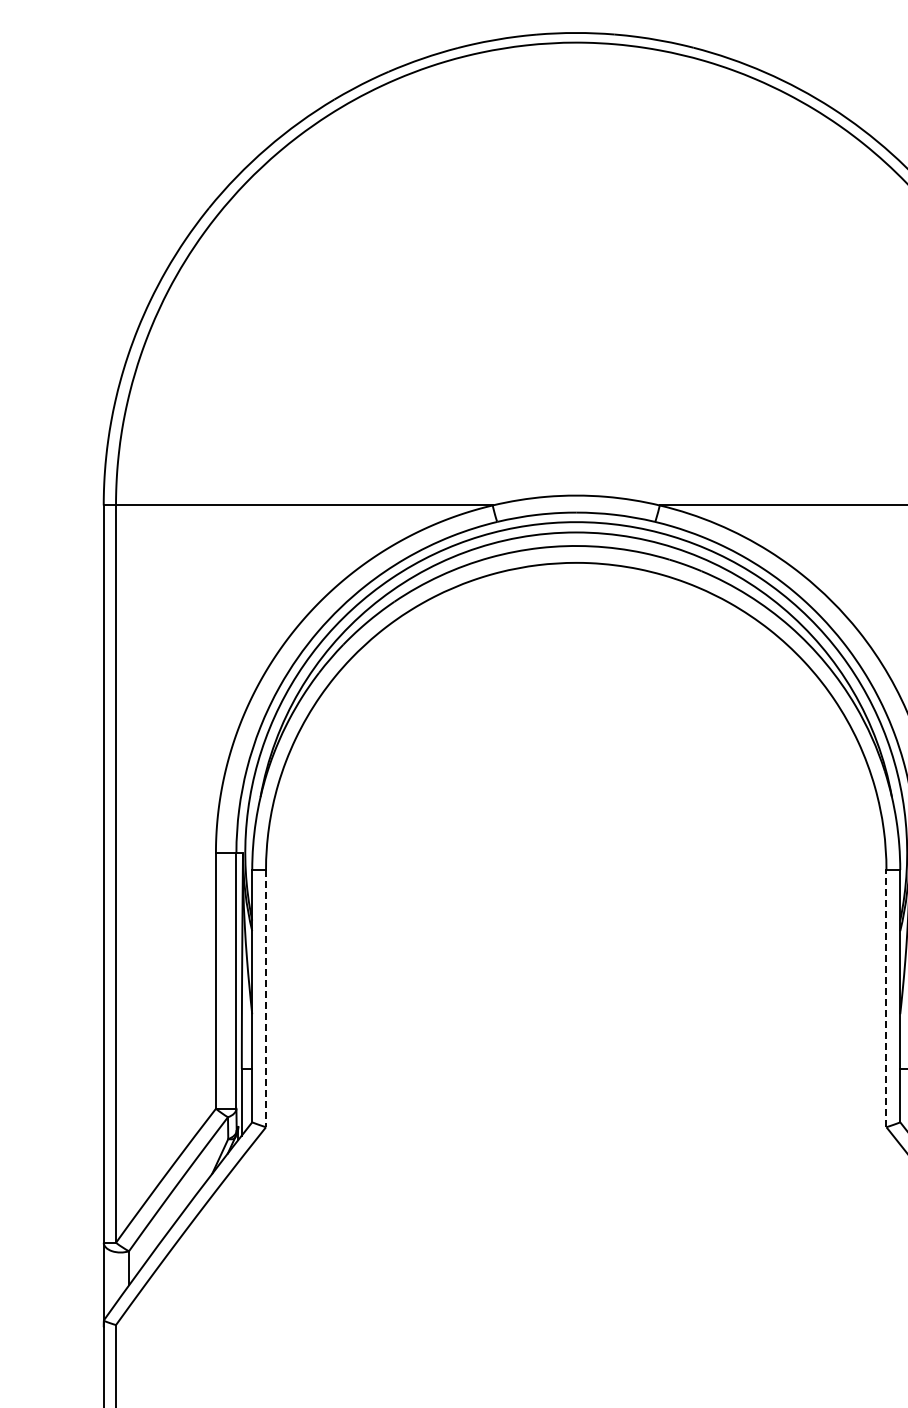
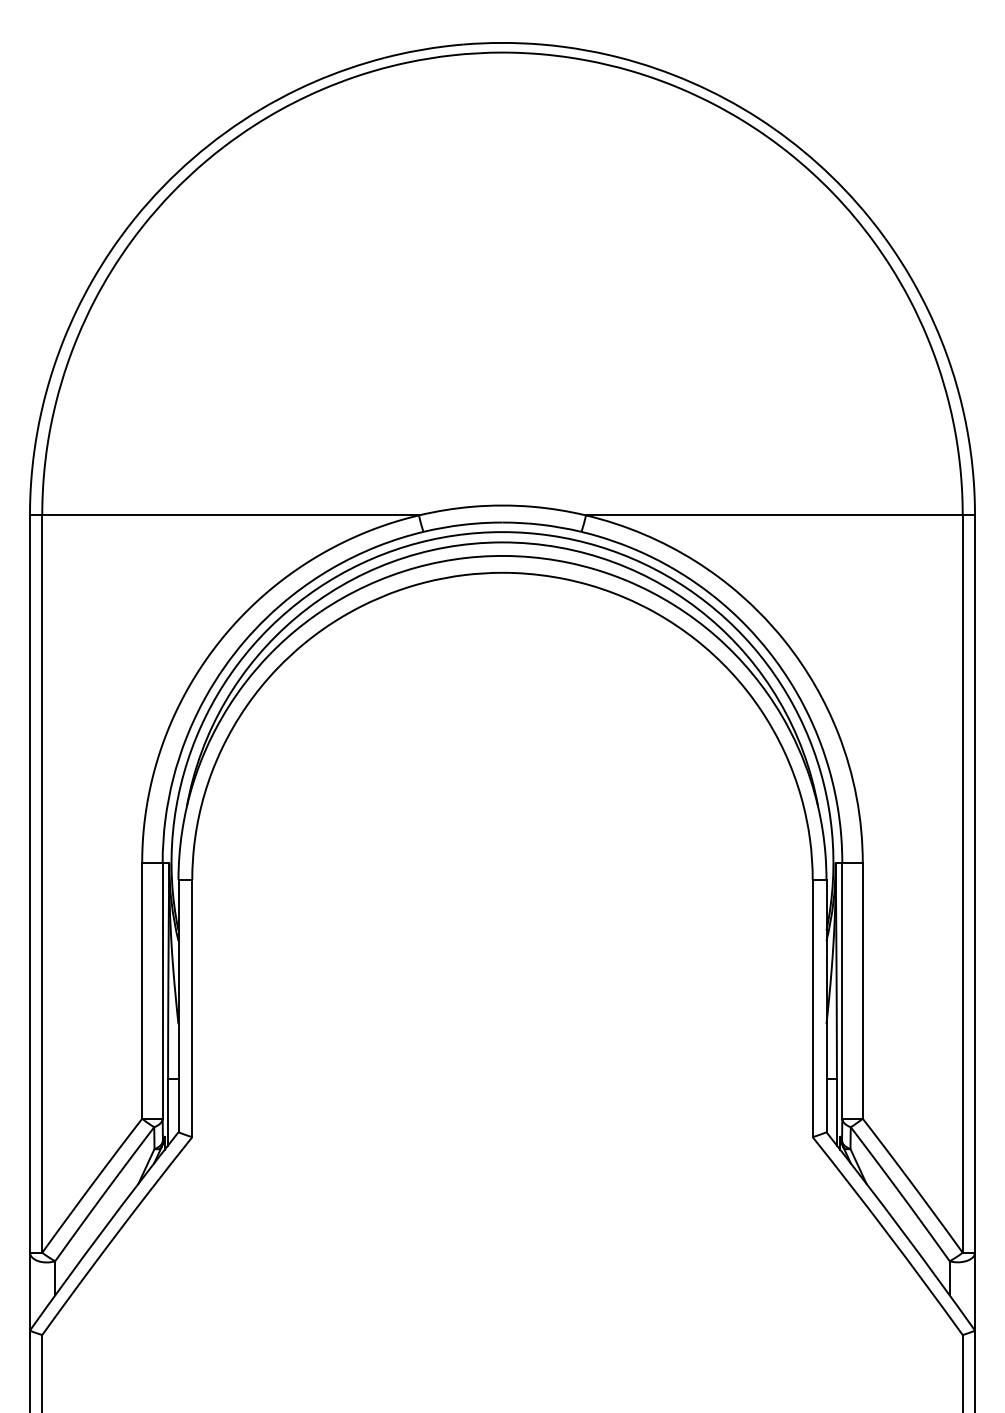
line: (266, 998) -> (192, 1008), dashed -> solid
line: (886, 998) -> (812, 1008), dashed -> solid

